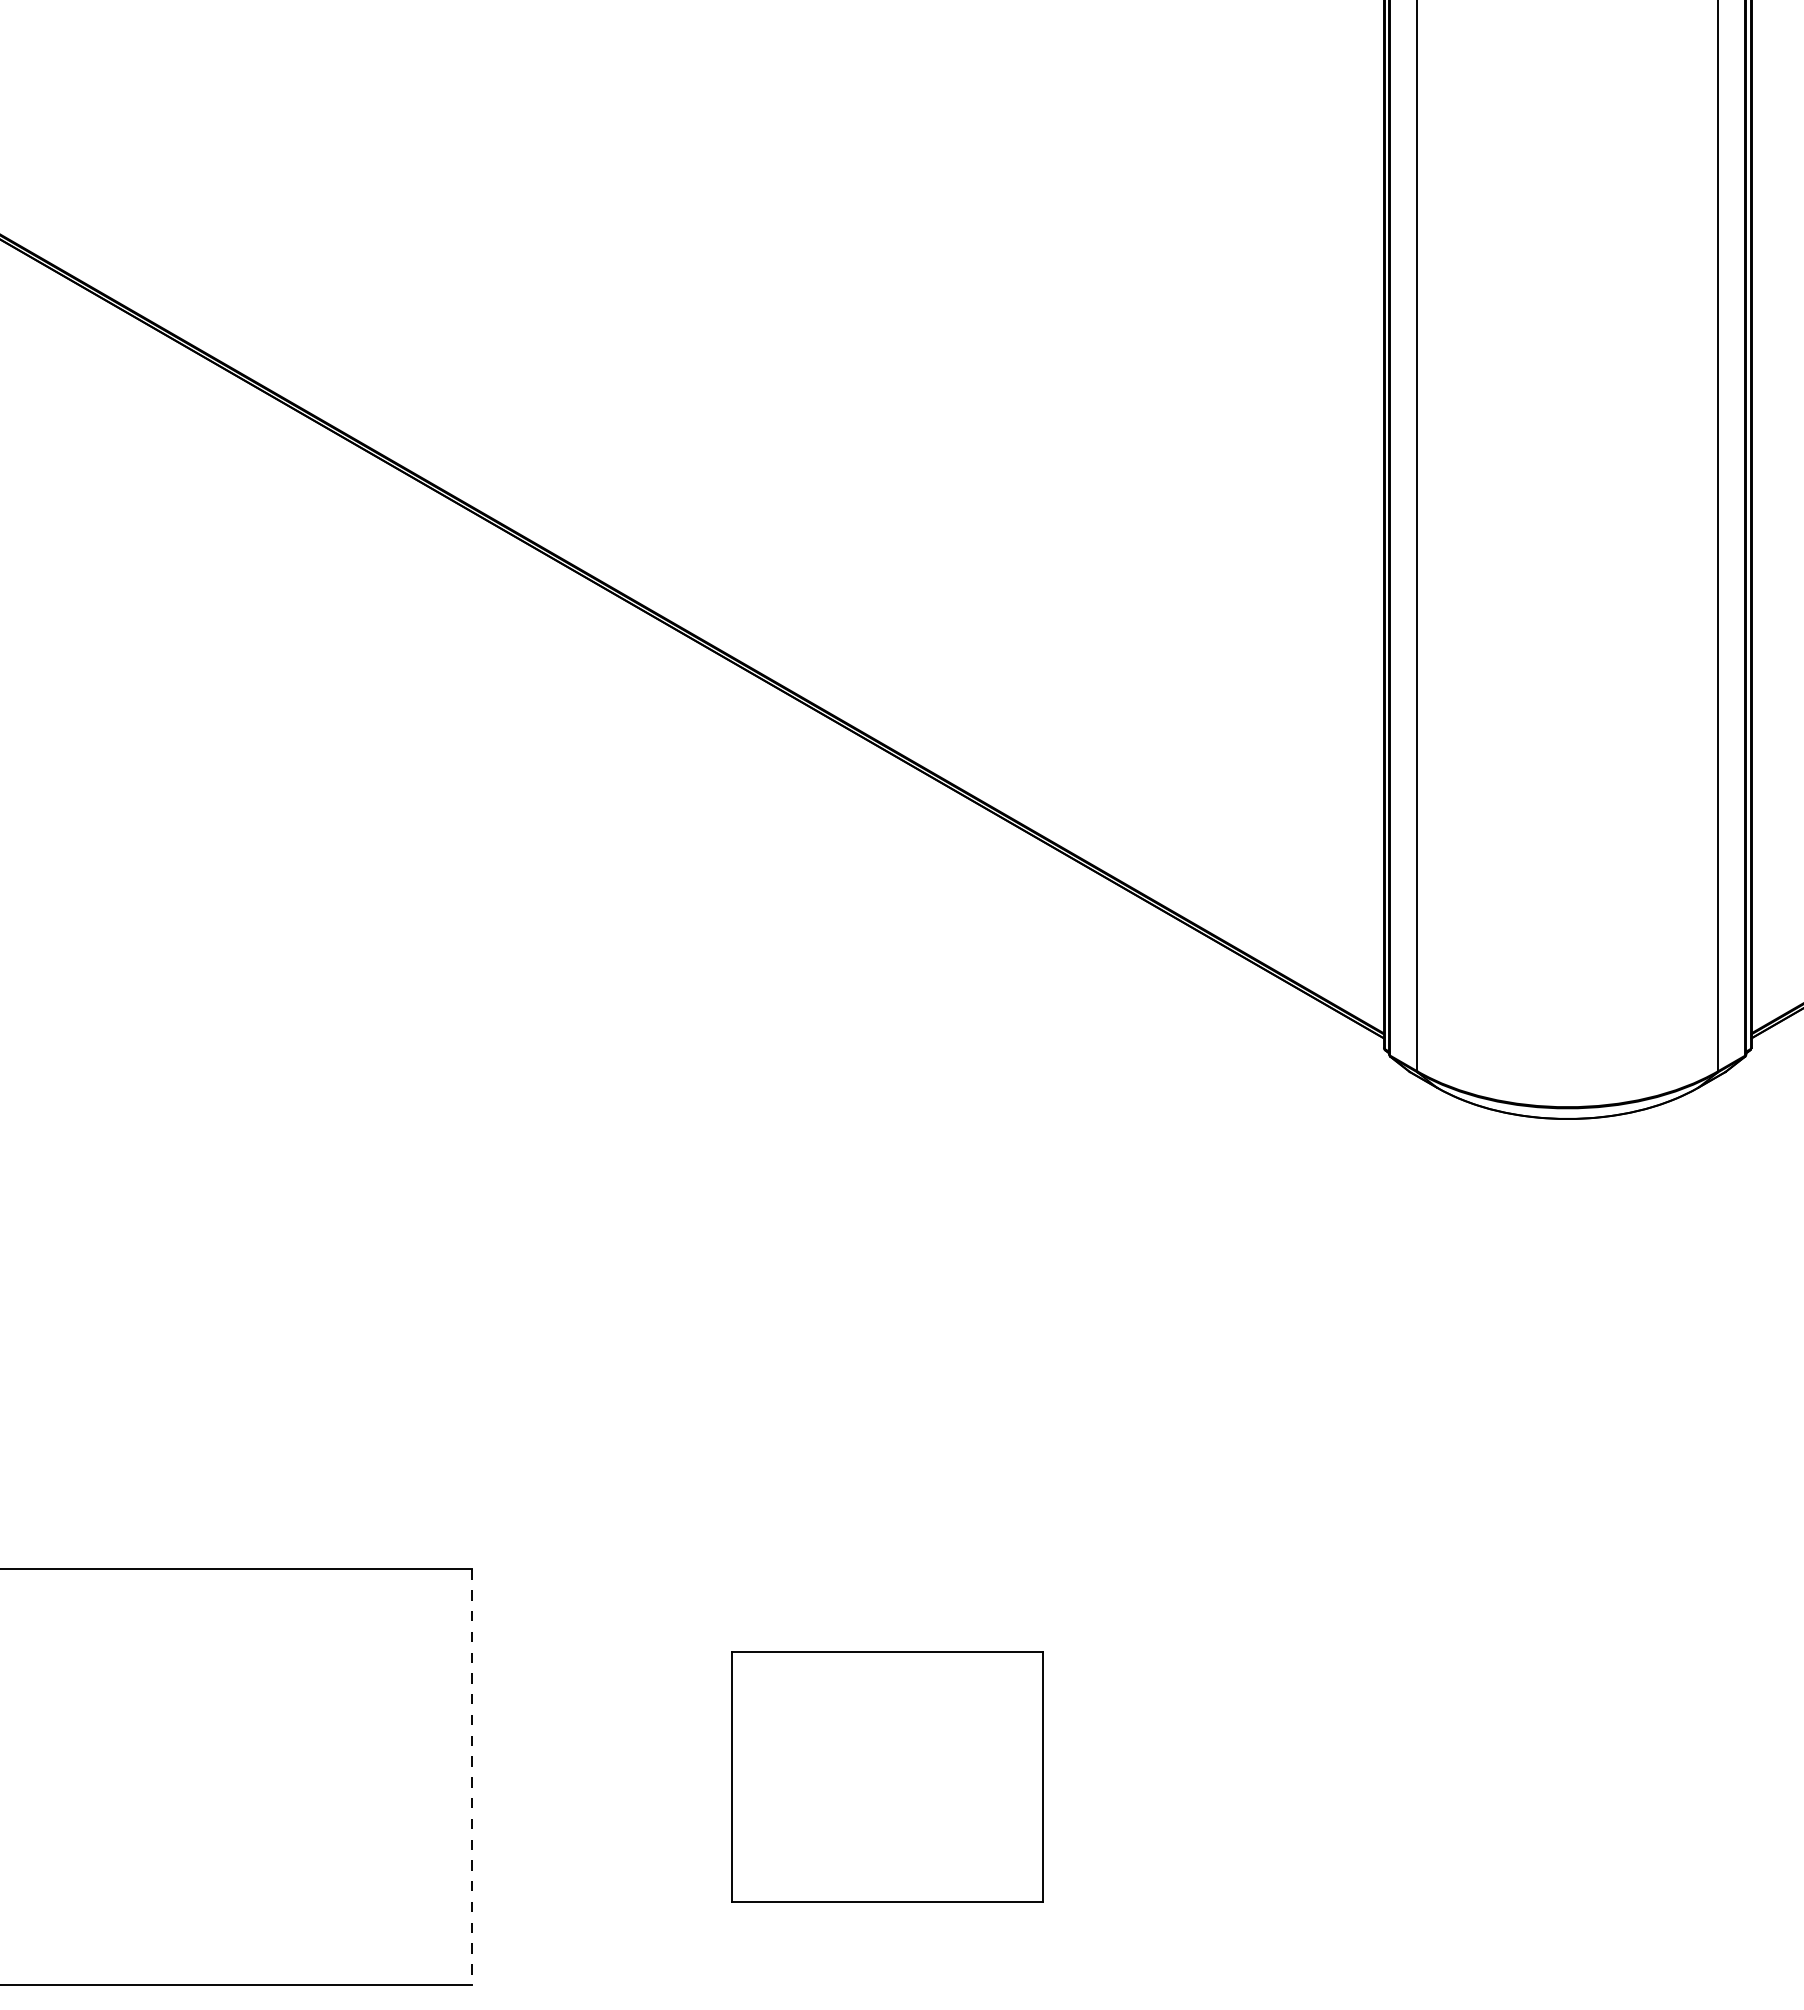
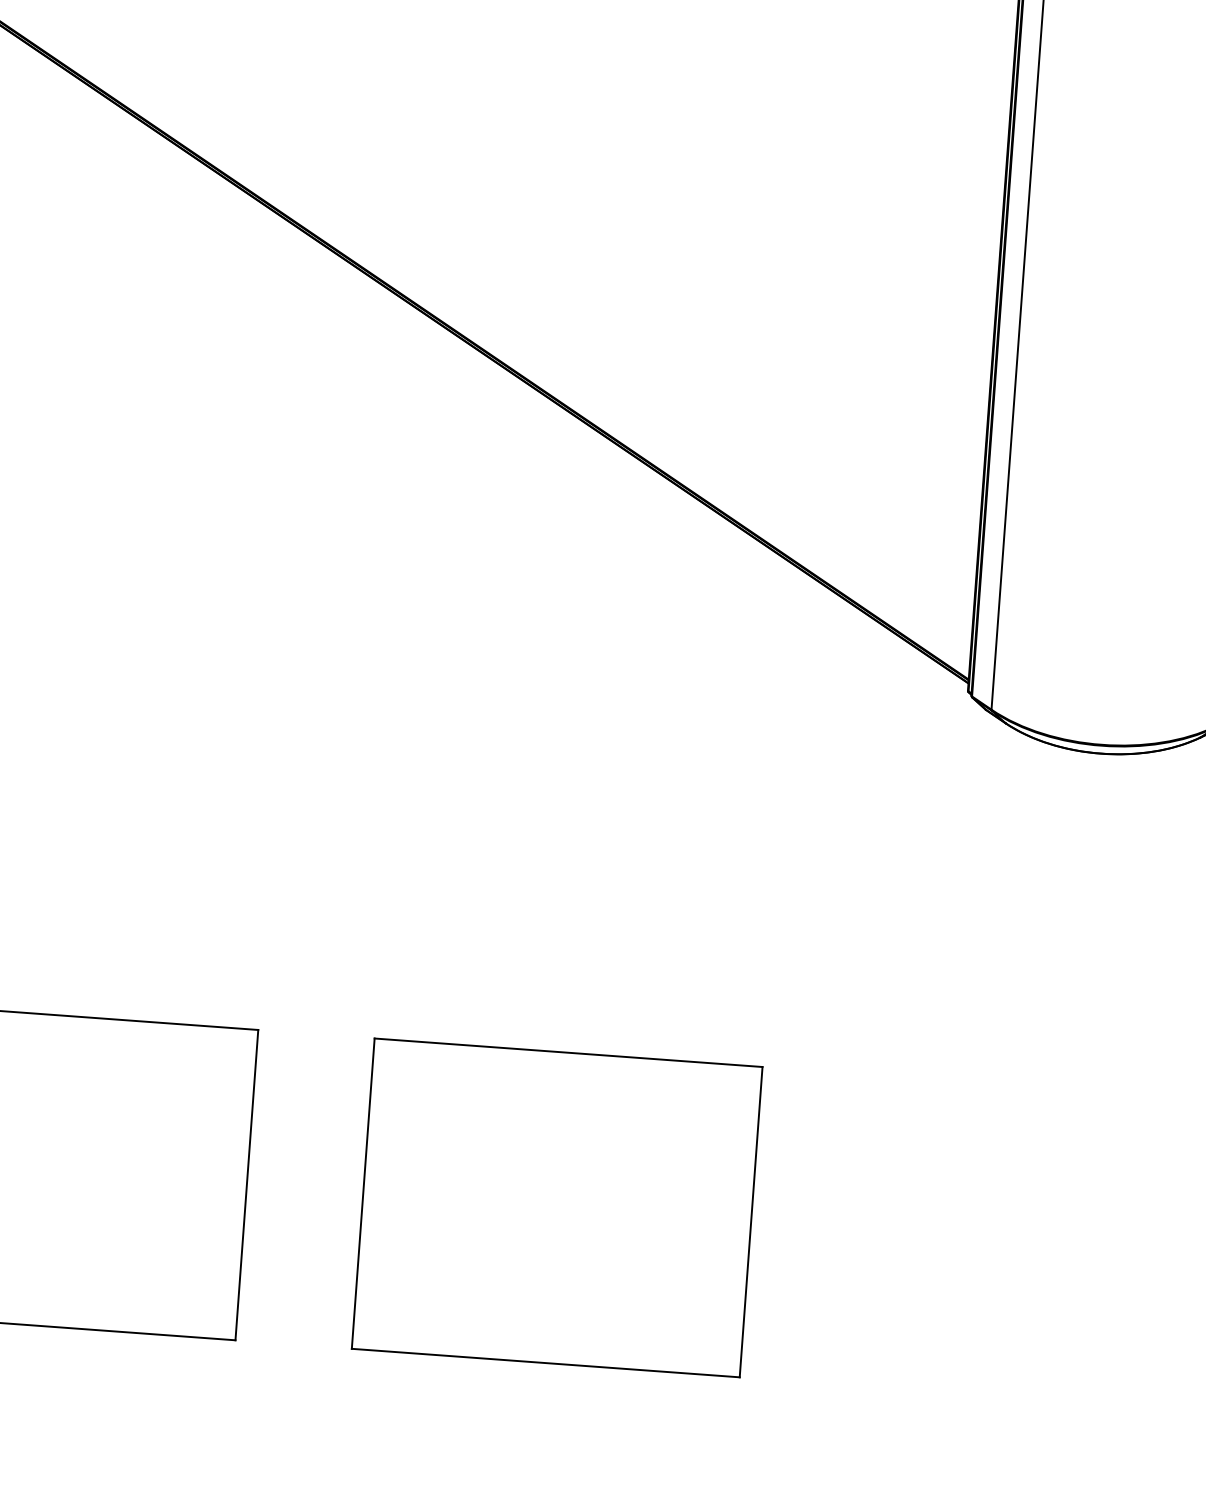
part: (887, 1776) -> (557, 1207), size x1.67
line: (471, 1777) -> (246, 1185), dashed -> solid

